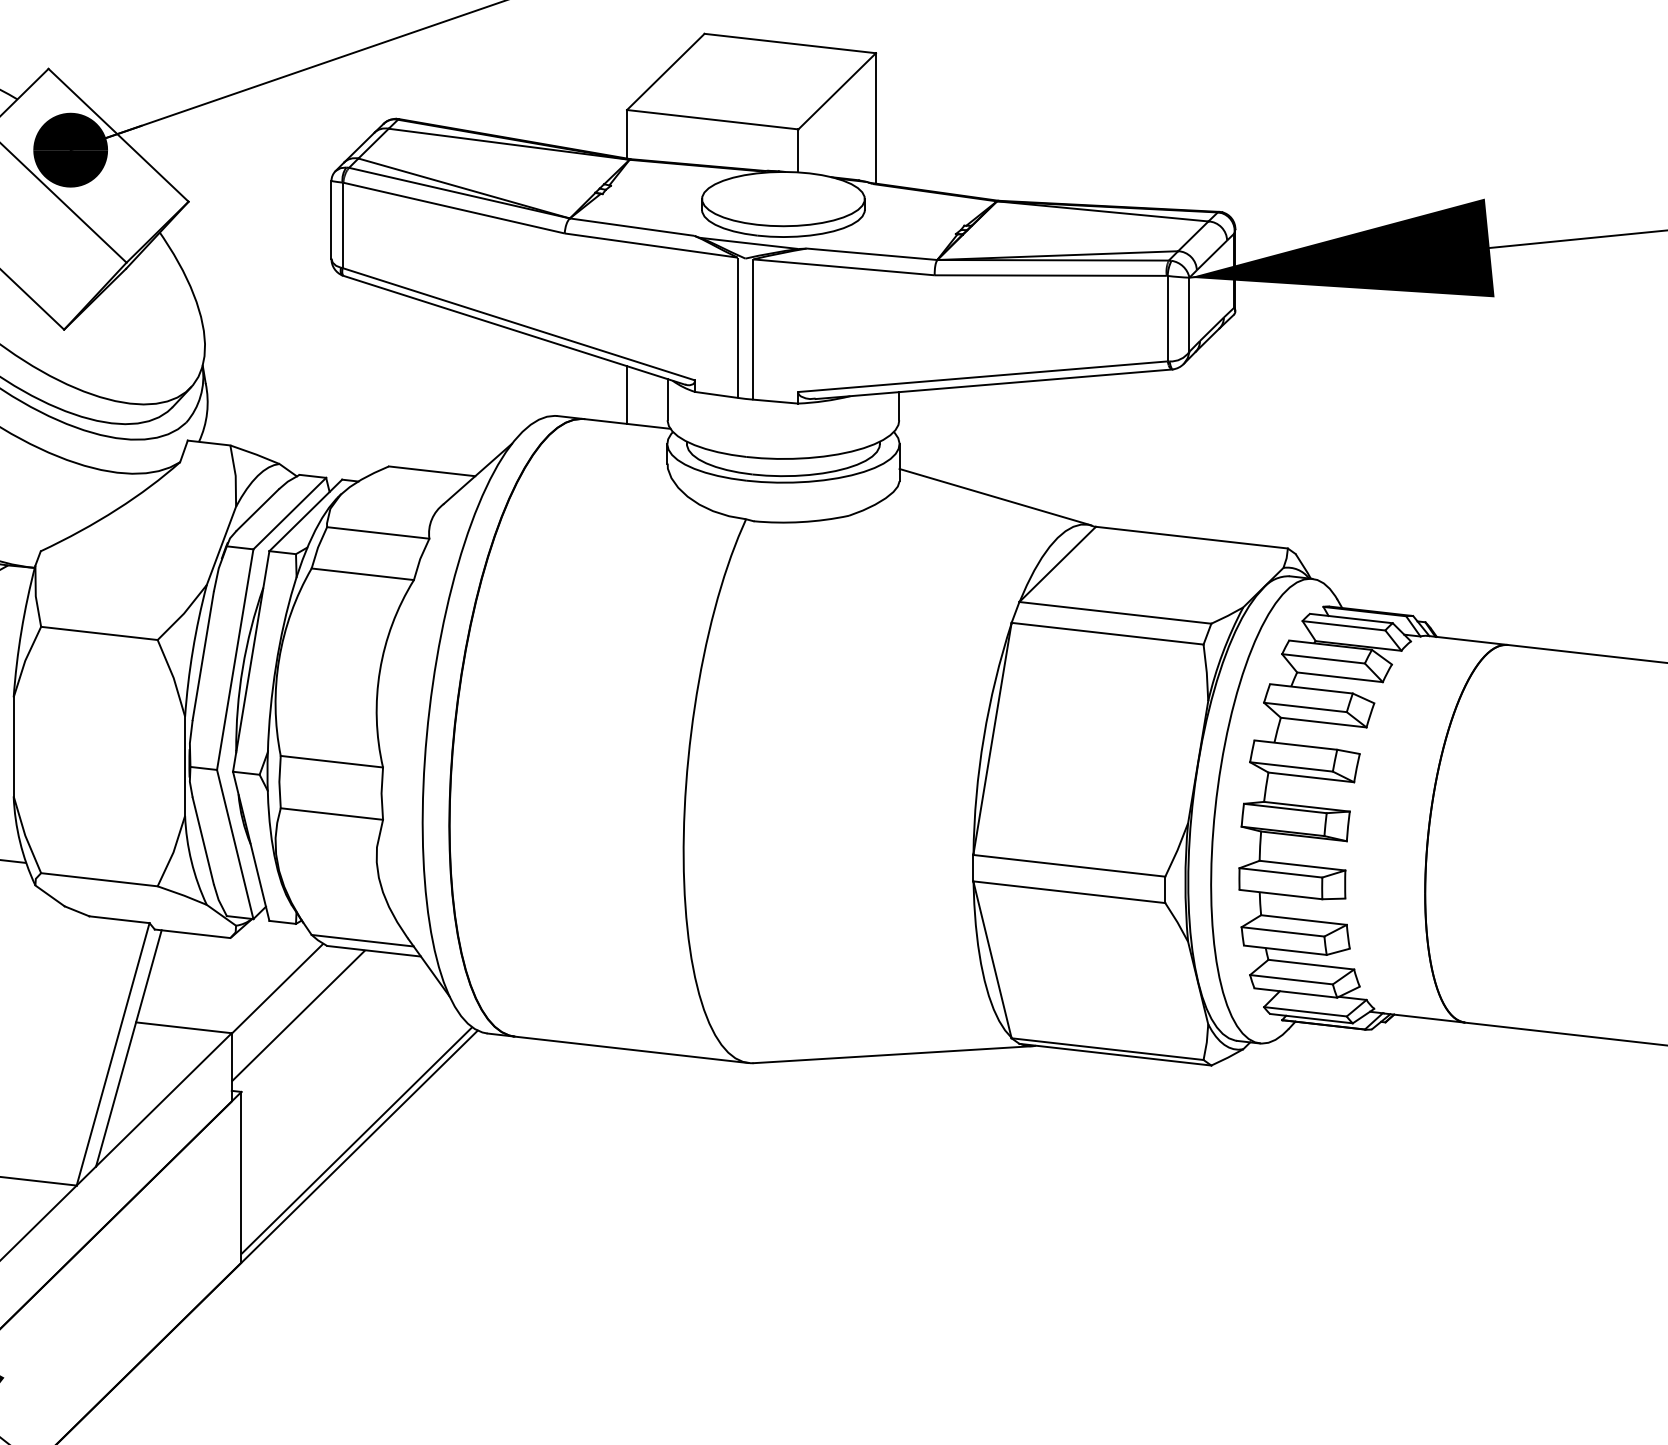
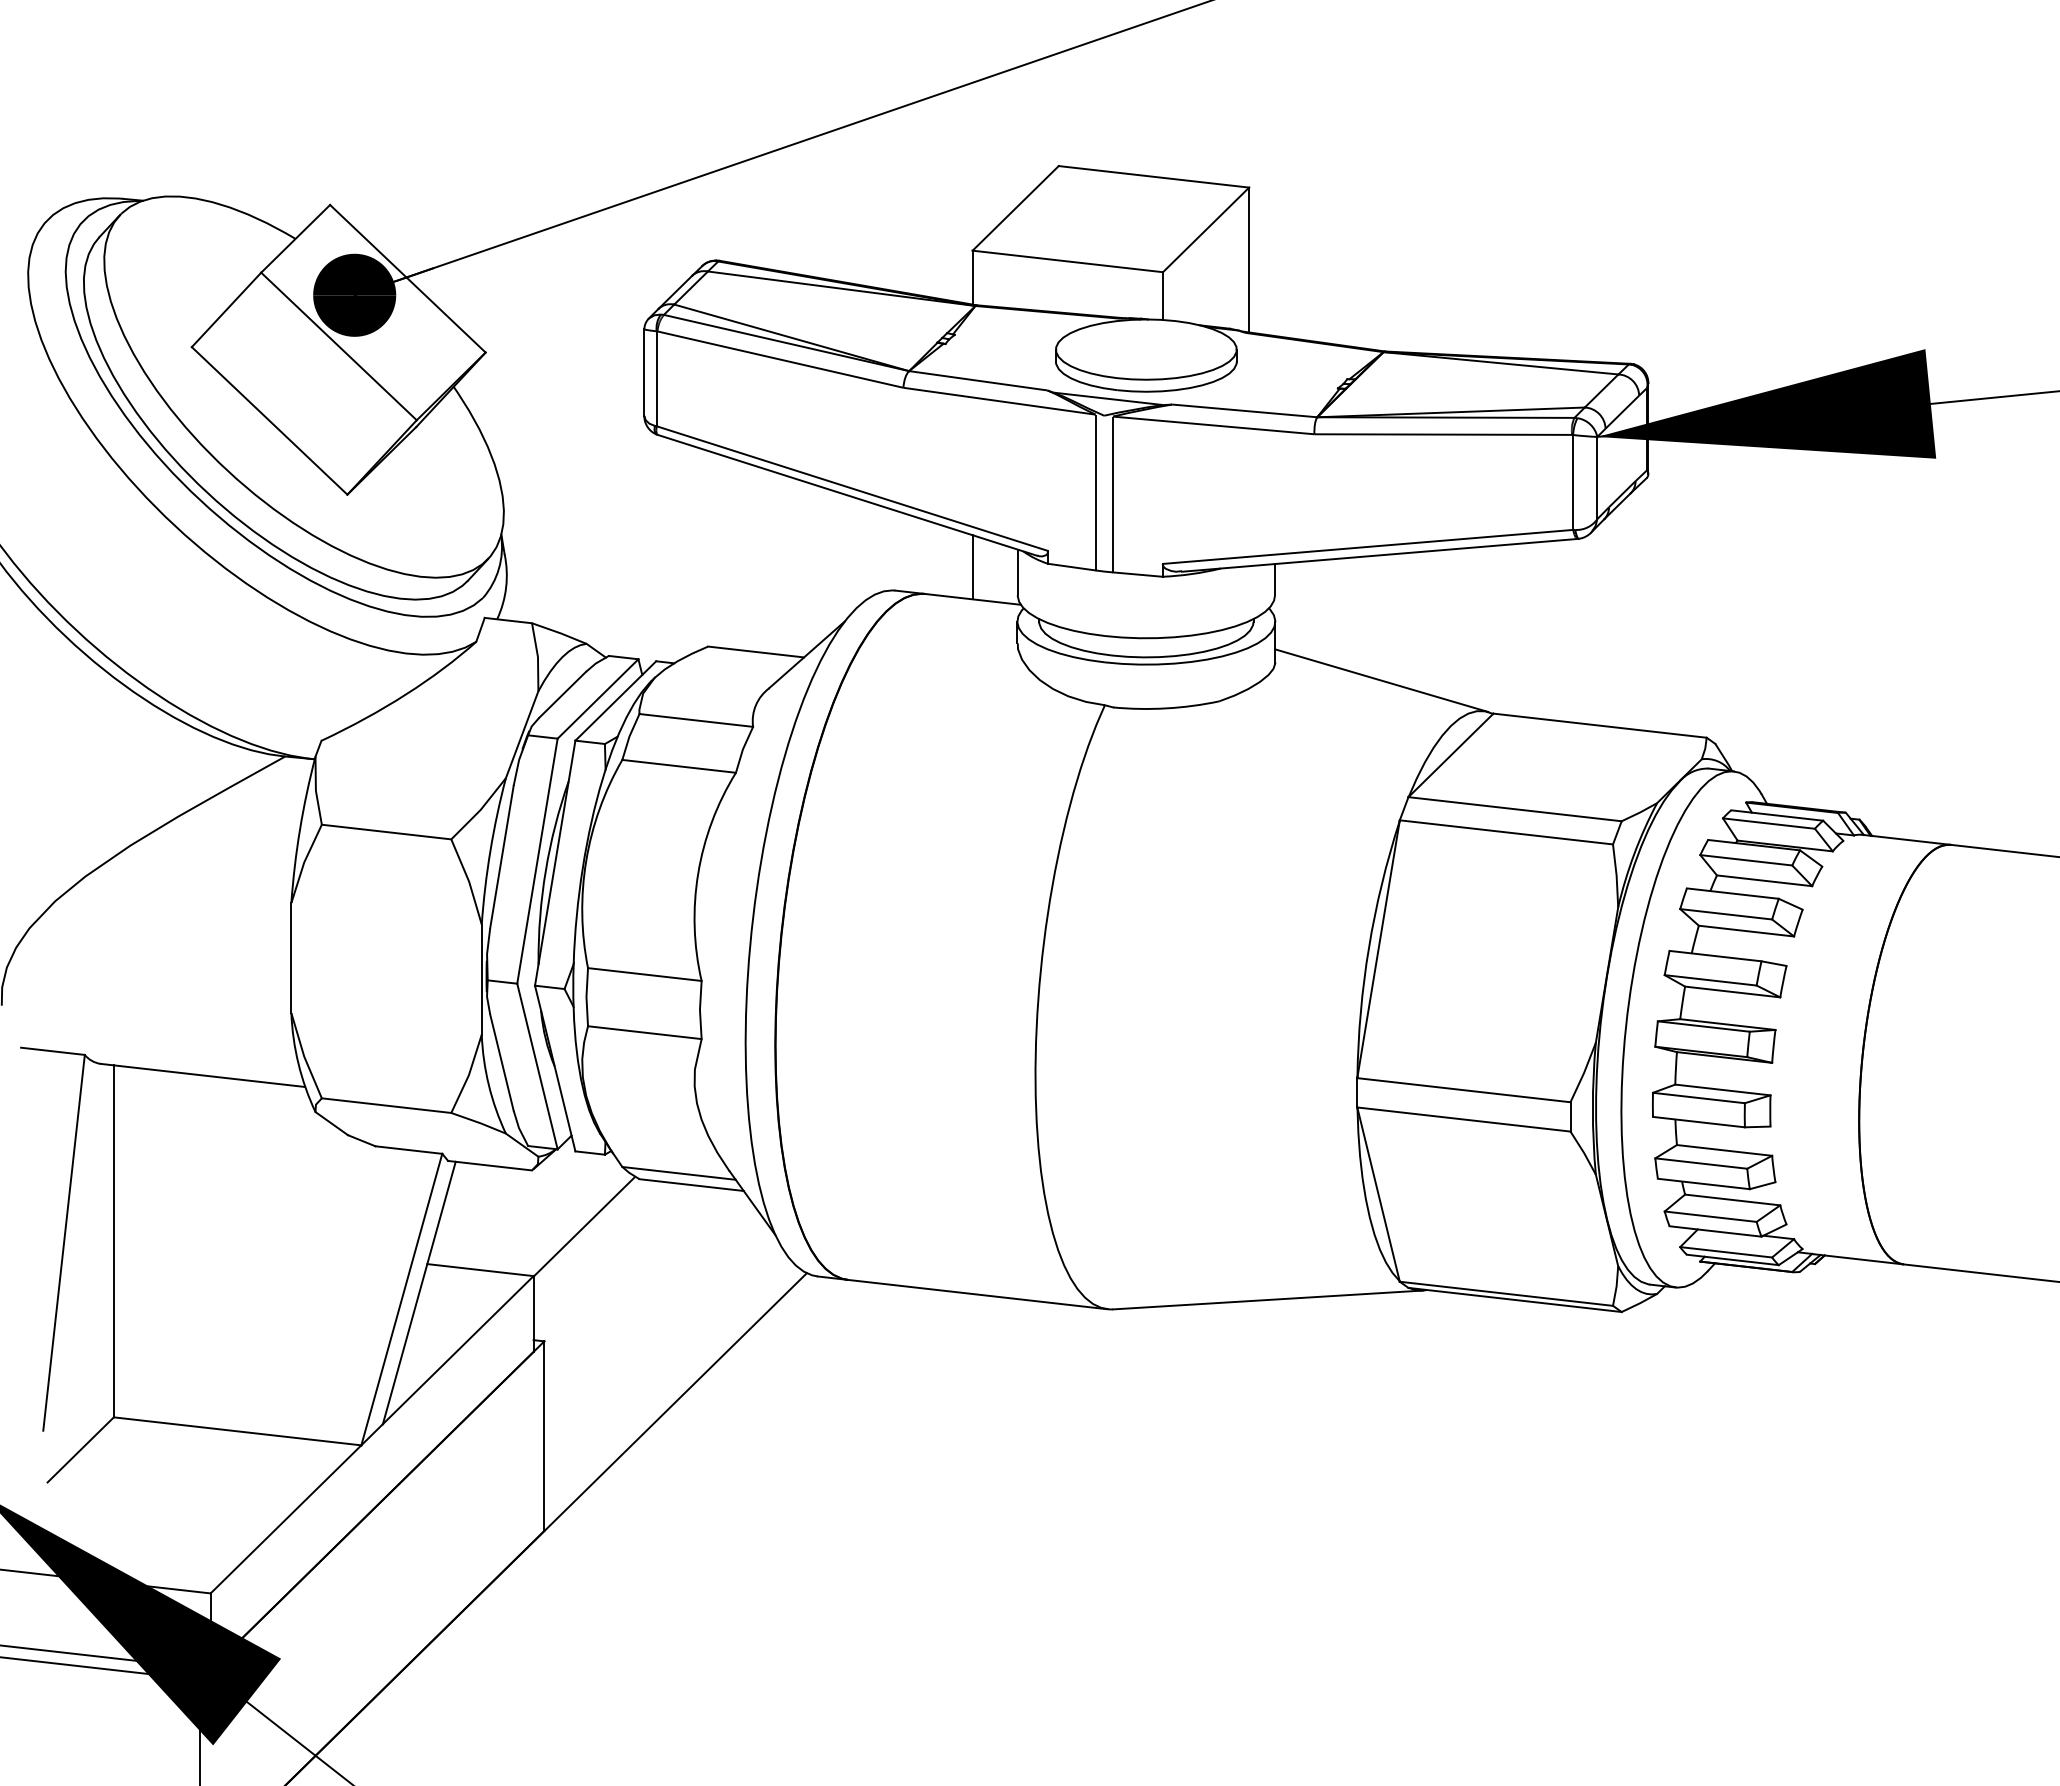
line: (298, 1015) -> (607, 1256), removed
line: (356, 1140) -> (672, 1395), removed

